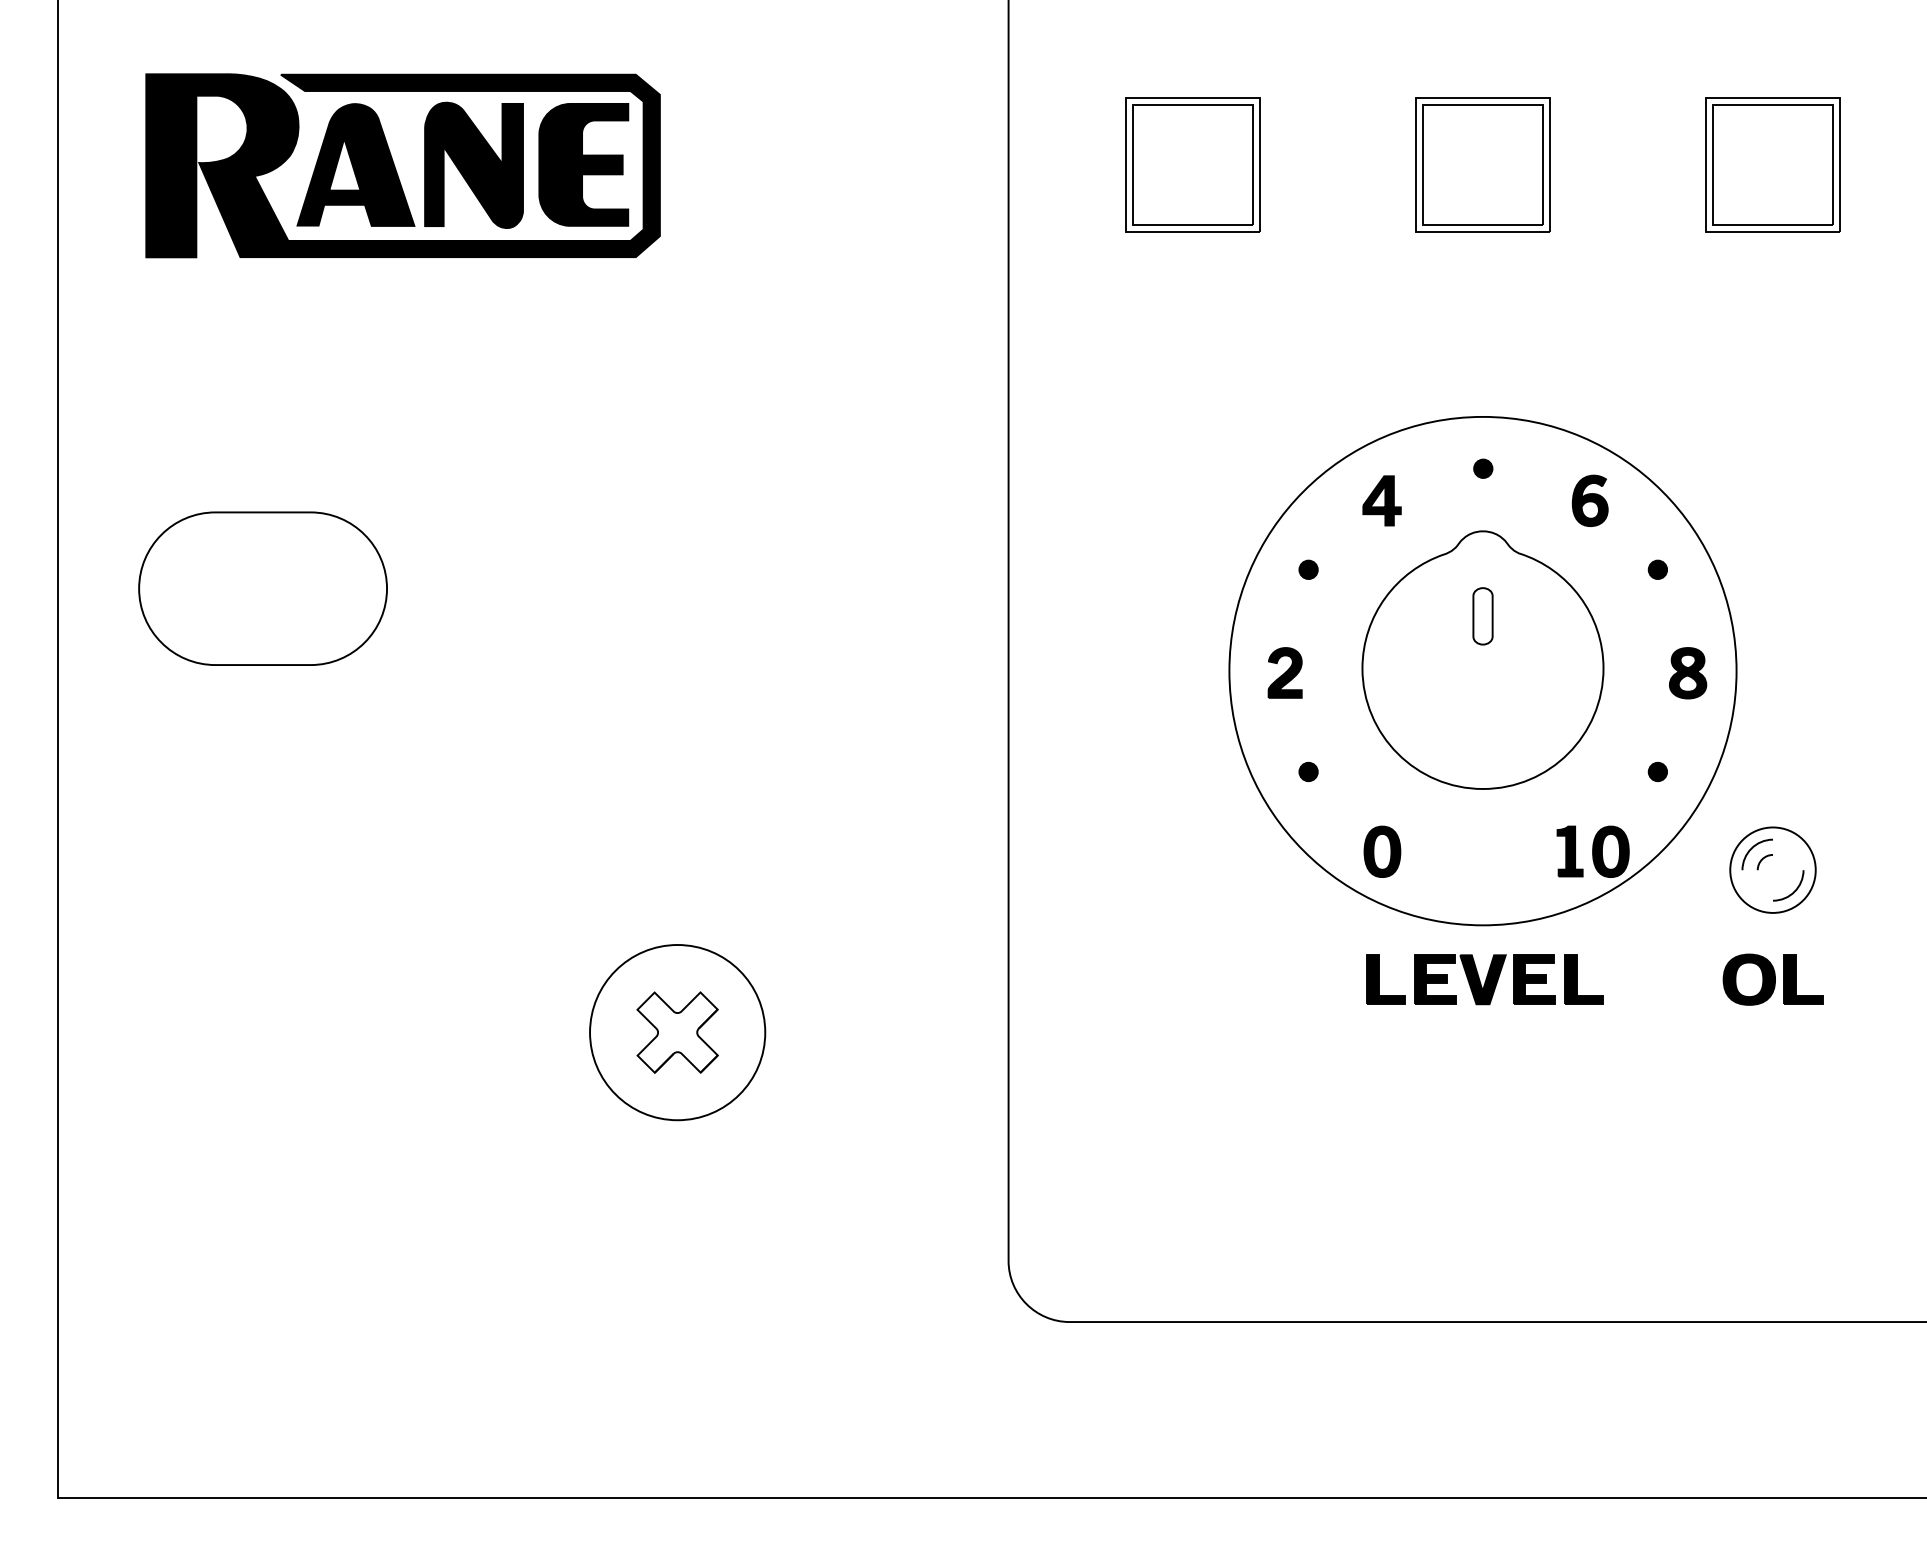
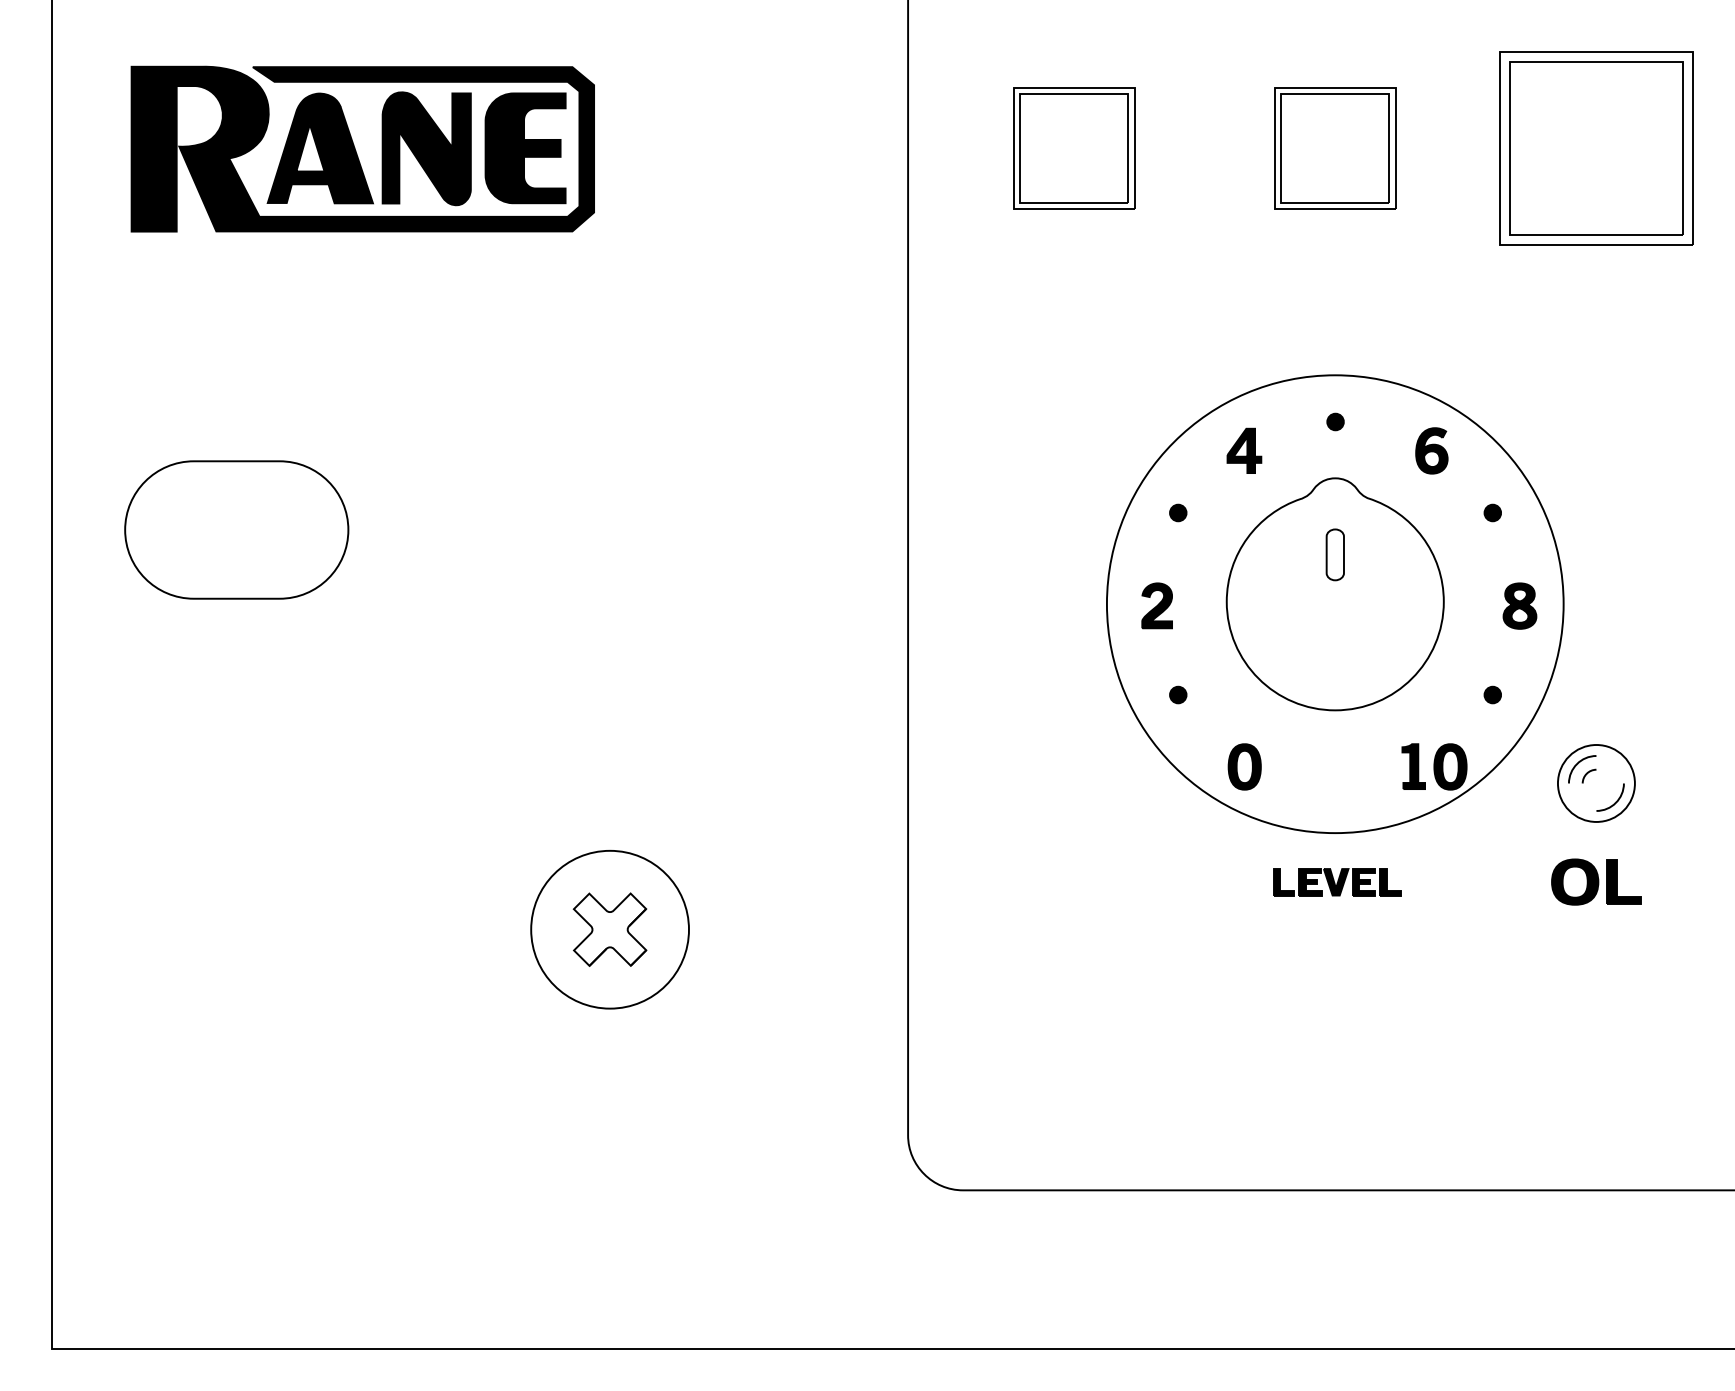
part: (1773, 165) -> (1596, 148), size x1.6
part: (1485, 980) -> (1337, 882), size x0.6

